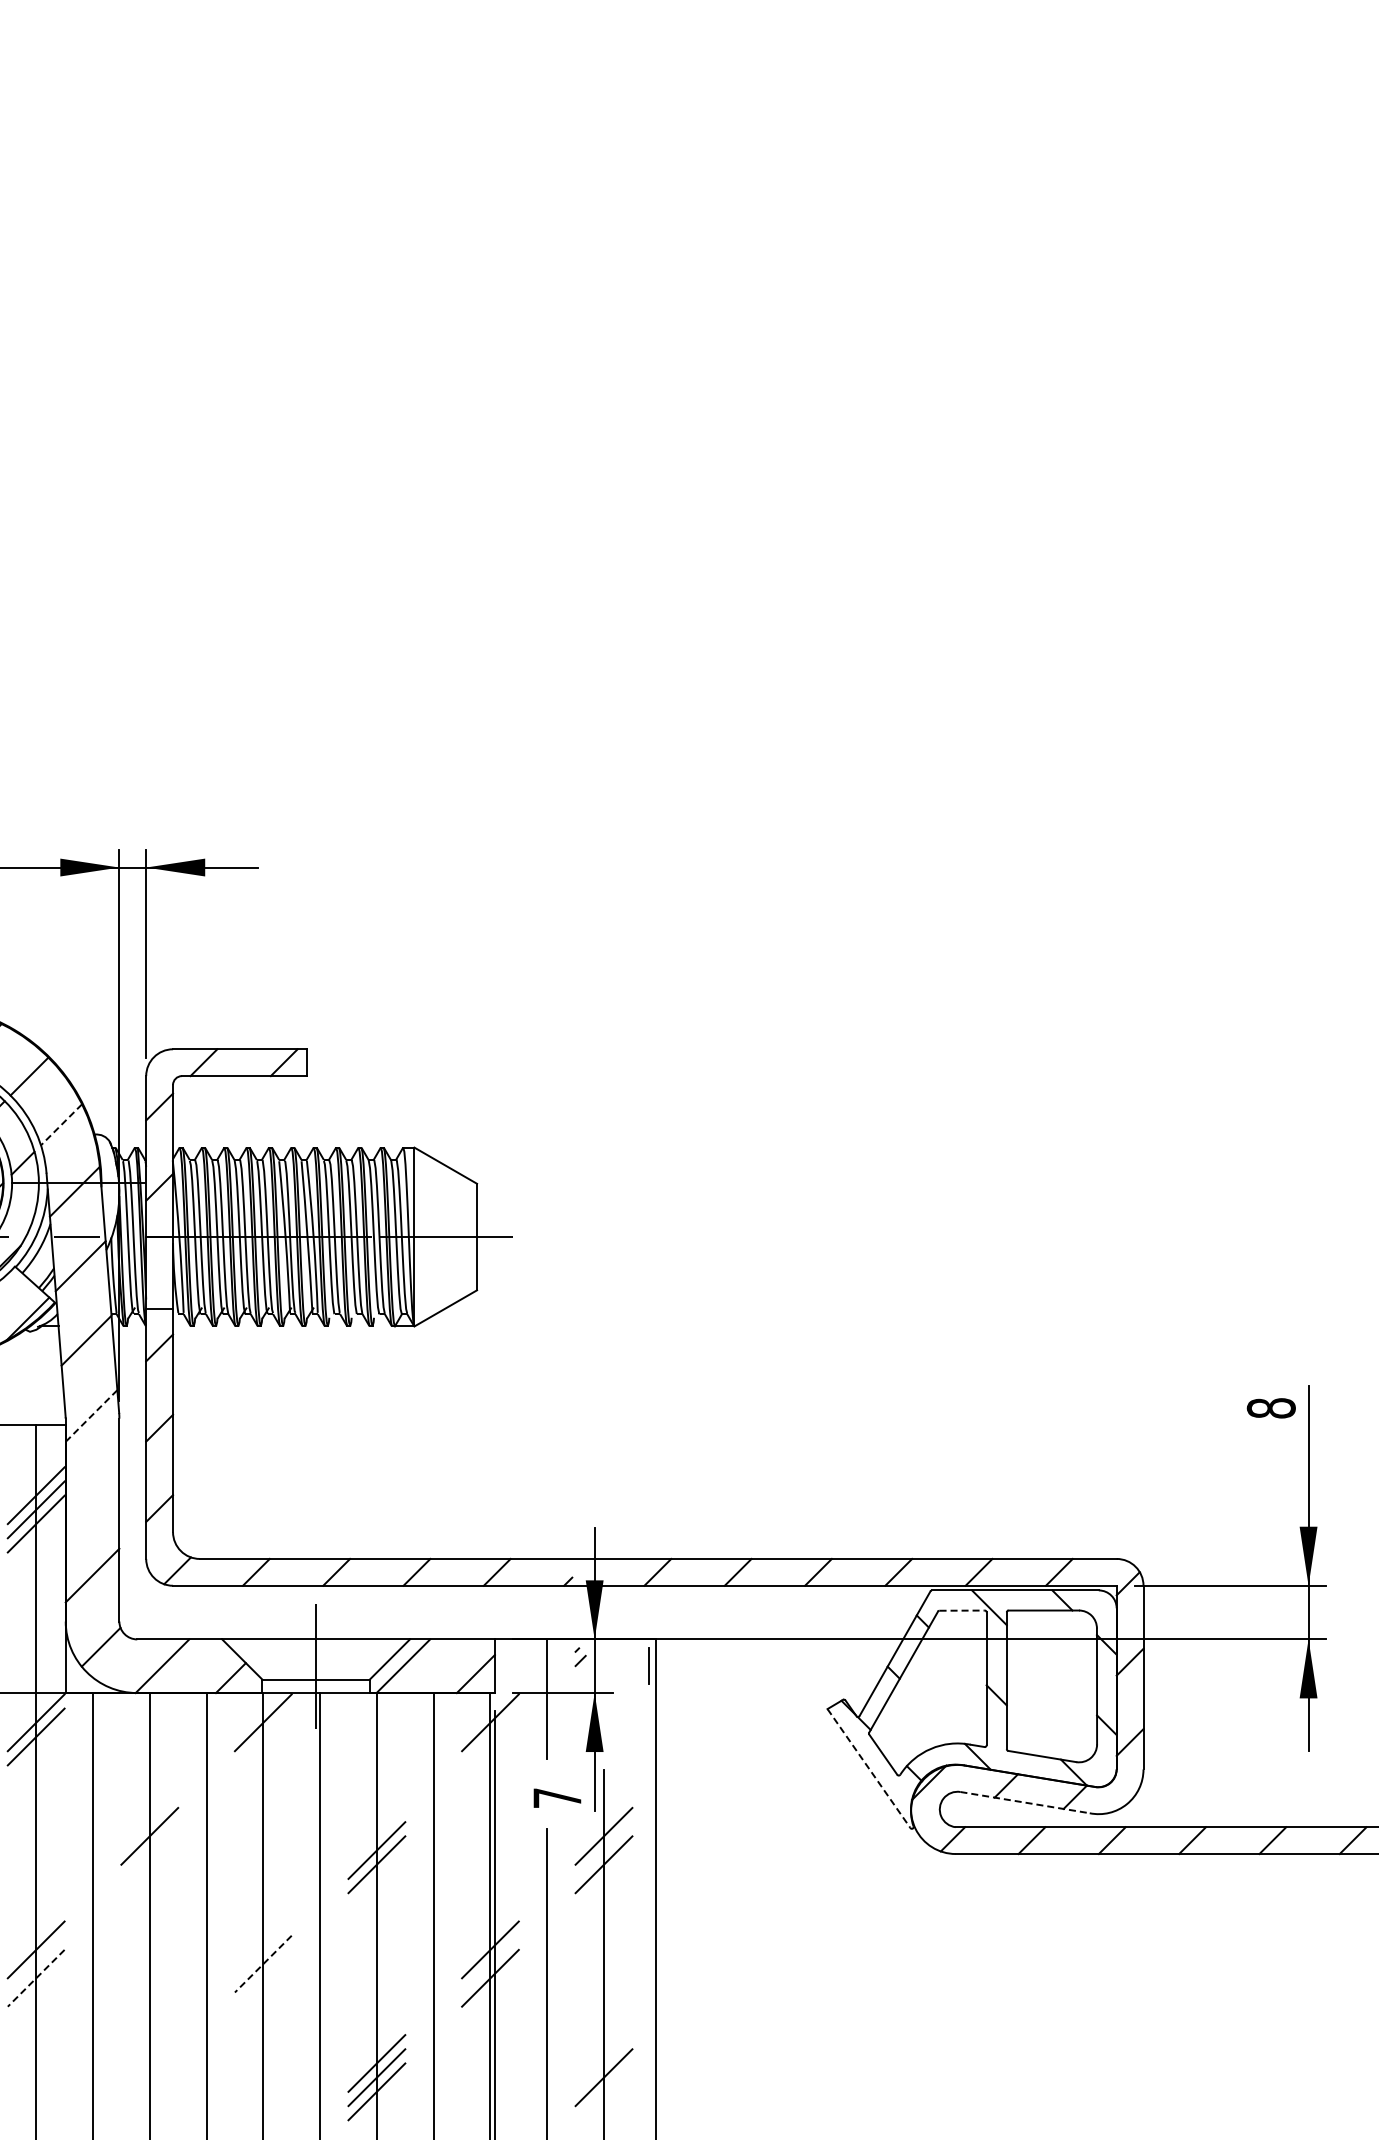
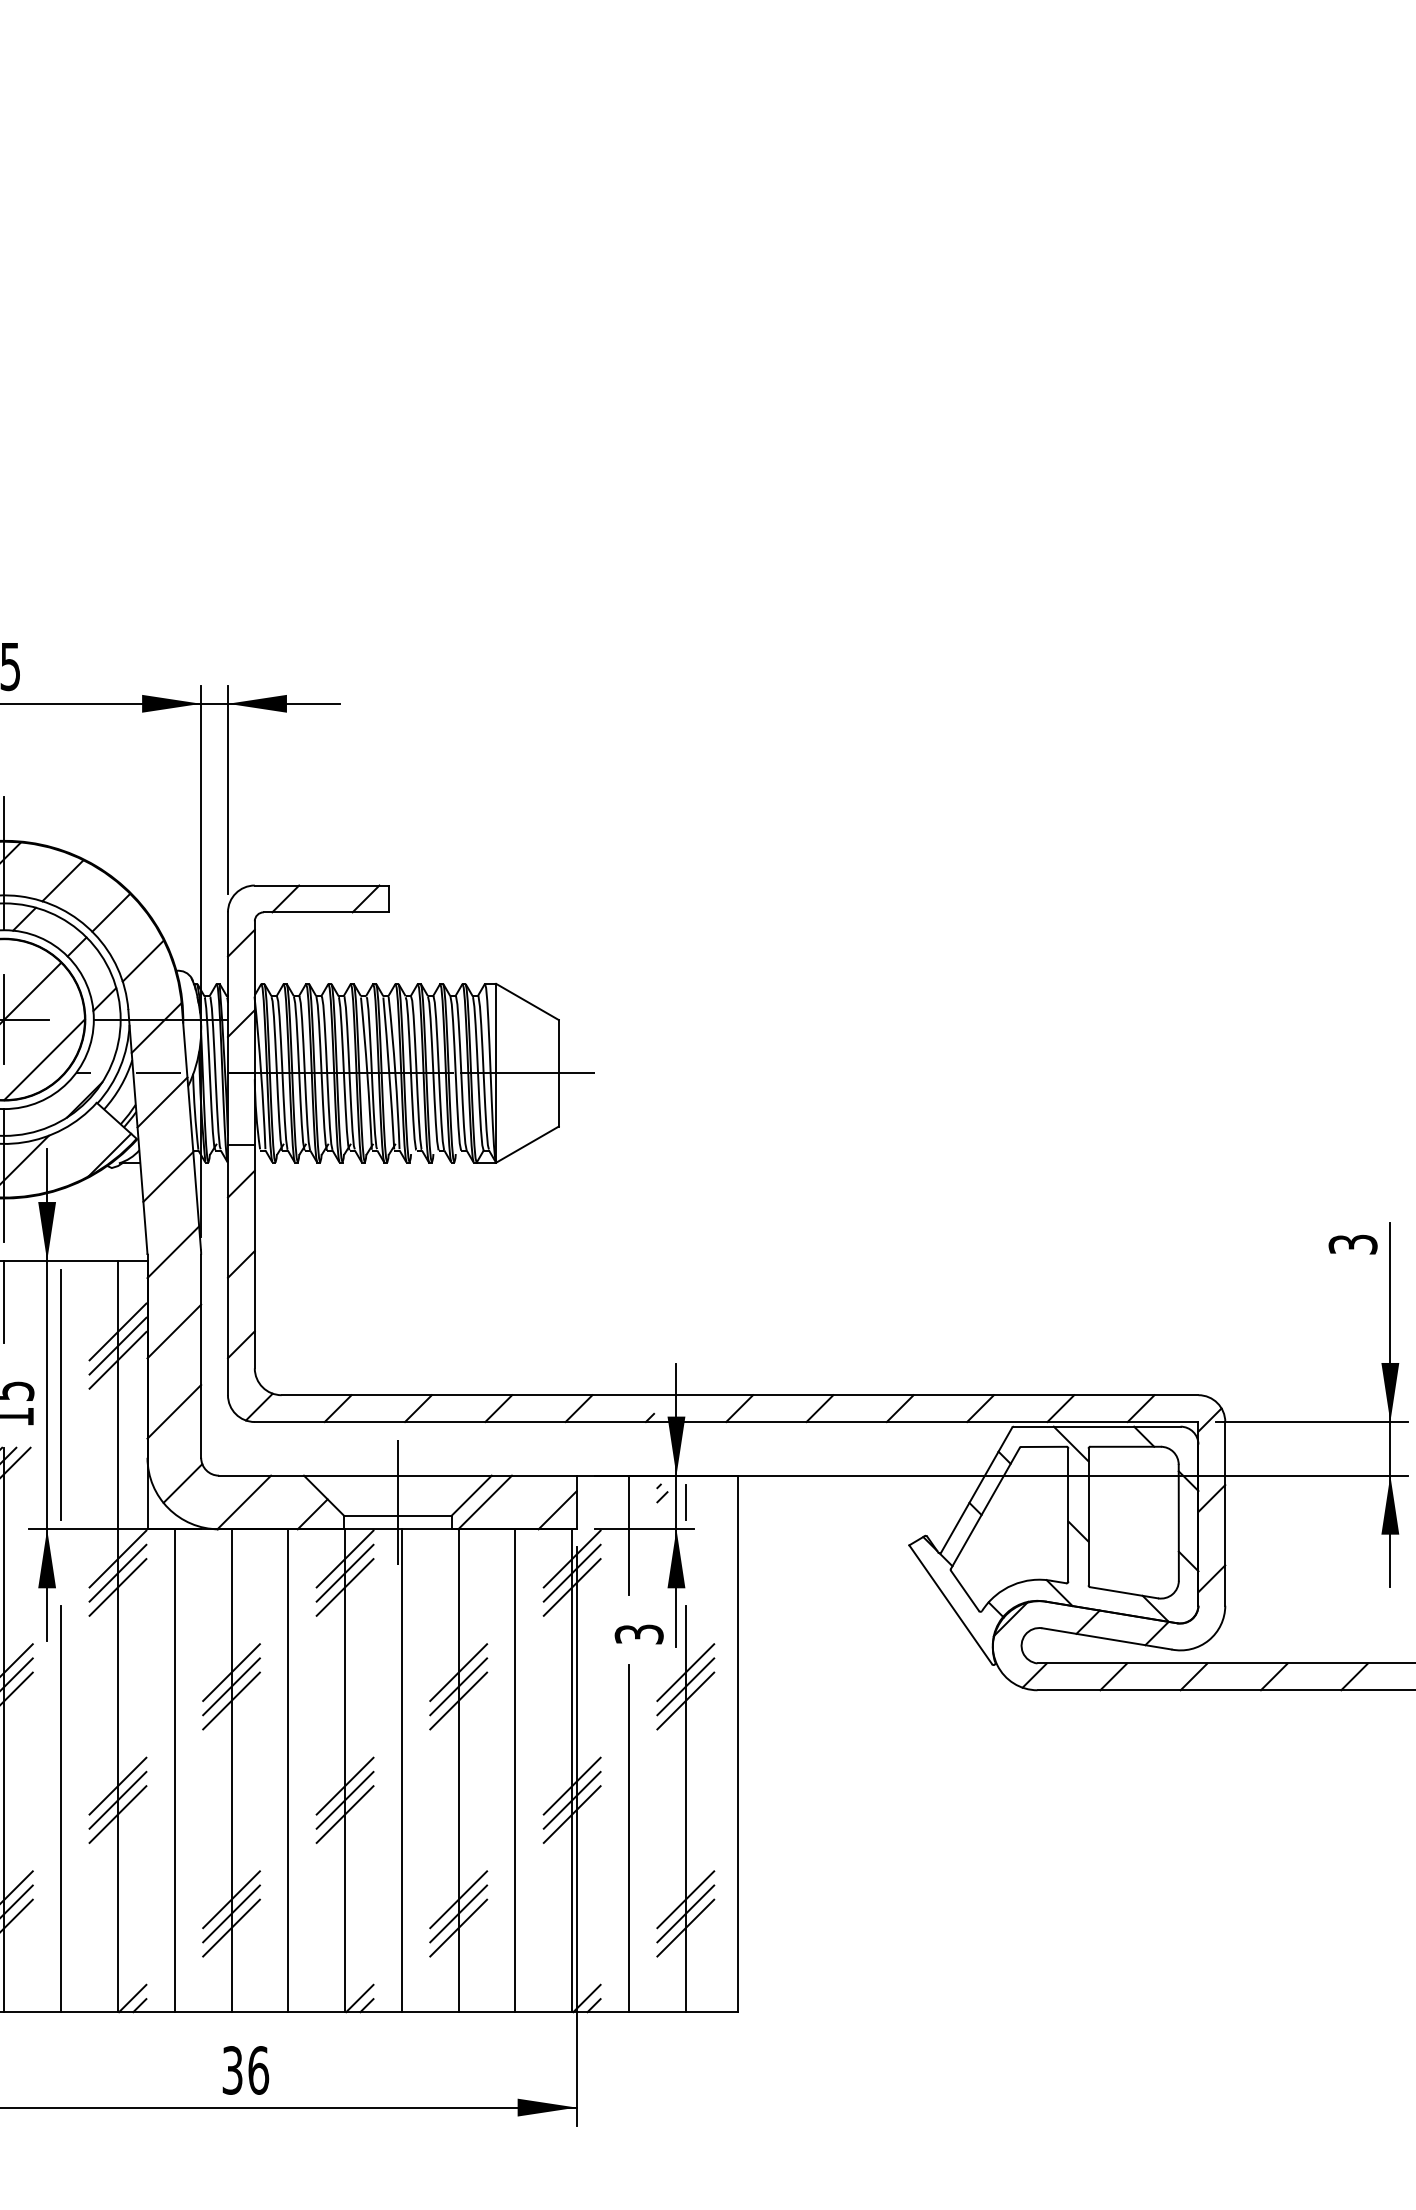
line: (60, 1125) -> (142, 961), dashed -> solid
text: (1270, 1408) -> (1352, 1244), 8 -> 3
line: (91, 1416) -> (173, 1252), dashed -> solid
line: (92, 1495) -> (174, 1331), added
line: (961, 1610) -> (1043, 1446), dashed -> solid
line: (648, 1666) -> (685, 1502), moved
line: (262, 1736) -> (344, 1572), added
line: (489, 1736) -> (571, 1572), added
line: (35, 1751) -> (117, 1587), added
line: (262, 1751) -> (344, 1587), added
line: (489, 1751) -> (571, 1587), added
line: (868, 1769) -> (950, 1605), dashed -> solid
text: (556, 1798) -> (638, 1634), 7 -> 3
line: (1024, 1802) -> (1106, 1638), dashed -> solid
line: (376, 1836) -> (458, 1672), added
line: (149, 1850) -> (231, 1686), added
line: (603, 1850) -> (685, 1686), added
line: (149, 1864) -> (231, 1700), added
line: (262, 1949) -> (344, 1785), added
line: (35, 1963) -> (117, 1799), added
line: (489, 1963) -> (571, 1799), added
line: (262, 1964) -> (344, 1800), dashed -> solid
line: (35, 1978) -> (117, 1814), dashed -> solid
line: (262, 1978) -> (344, 1814), added
line: (149, 2063) -> (231, 1899), added
line: (603, 2063) -> (685, 1899), added
line: (149, 2077) -> (231, 1913), added
line: (149, 2091) -> (231, 1927), added
line: (603, 2091) -> (685, 1927), added

